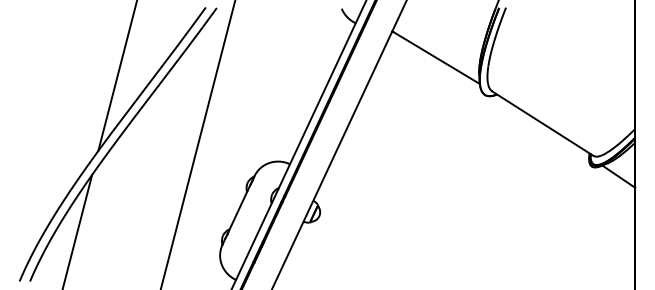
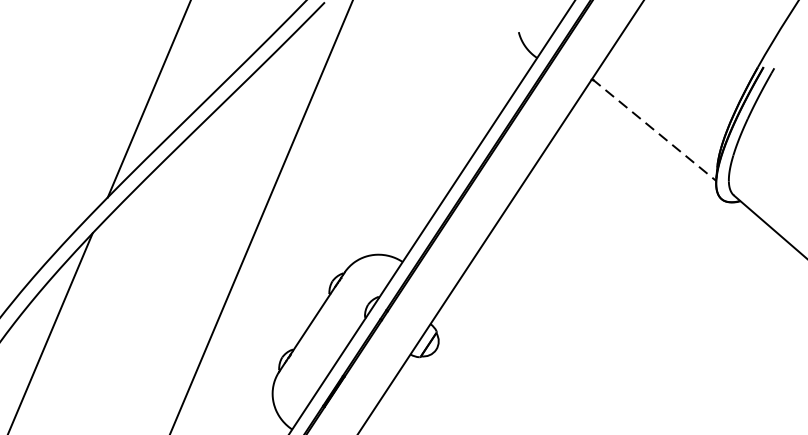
line: (436, 57) -> (654, 129), solid -> dashed

